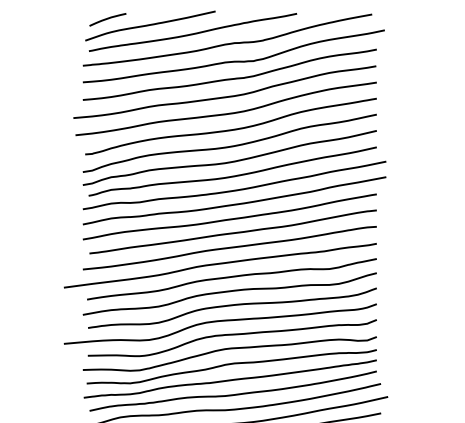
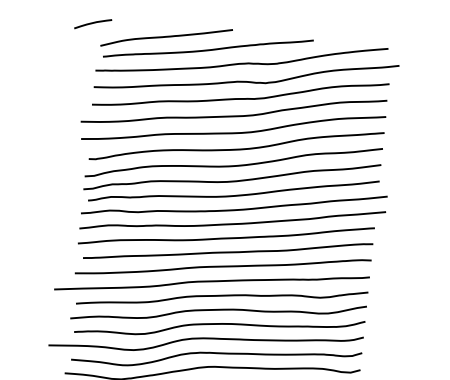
curve: (107, 19) -> (92, 23), moved

